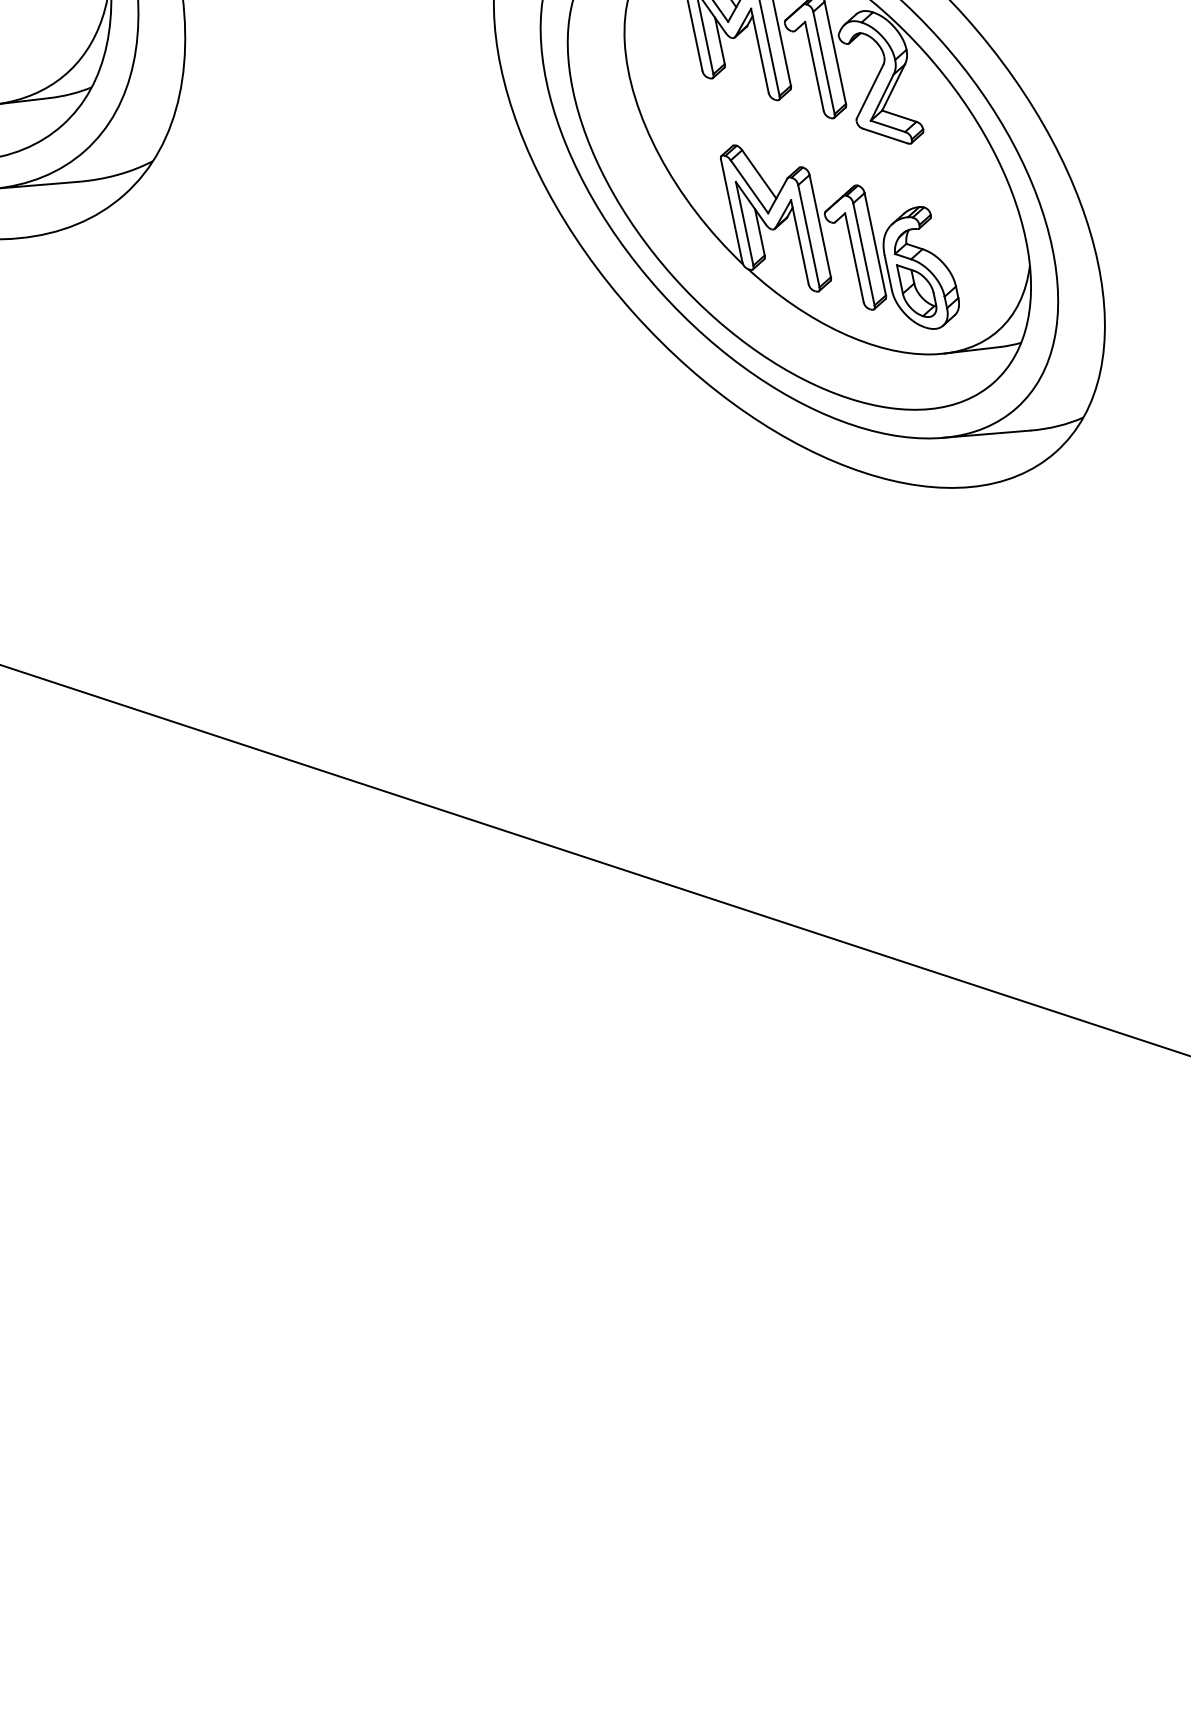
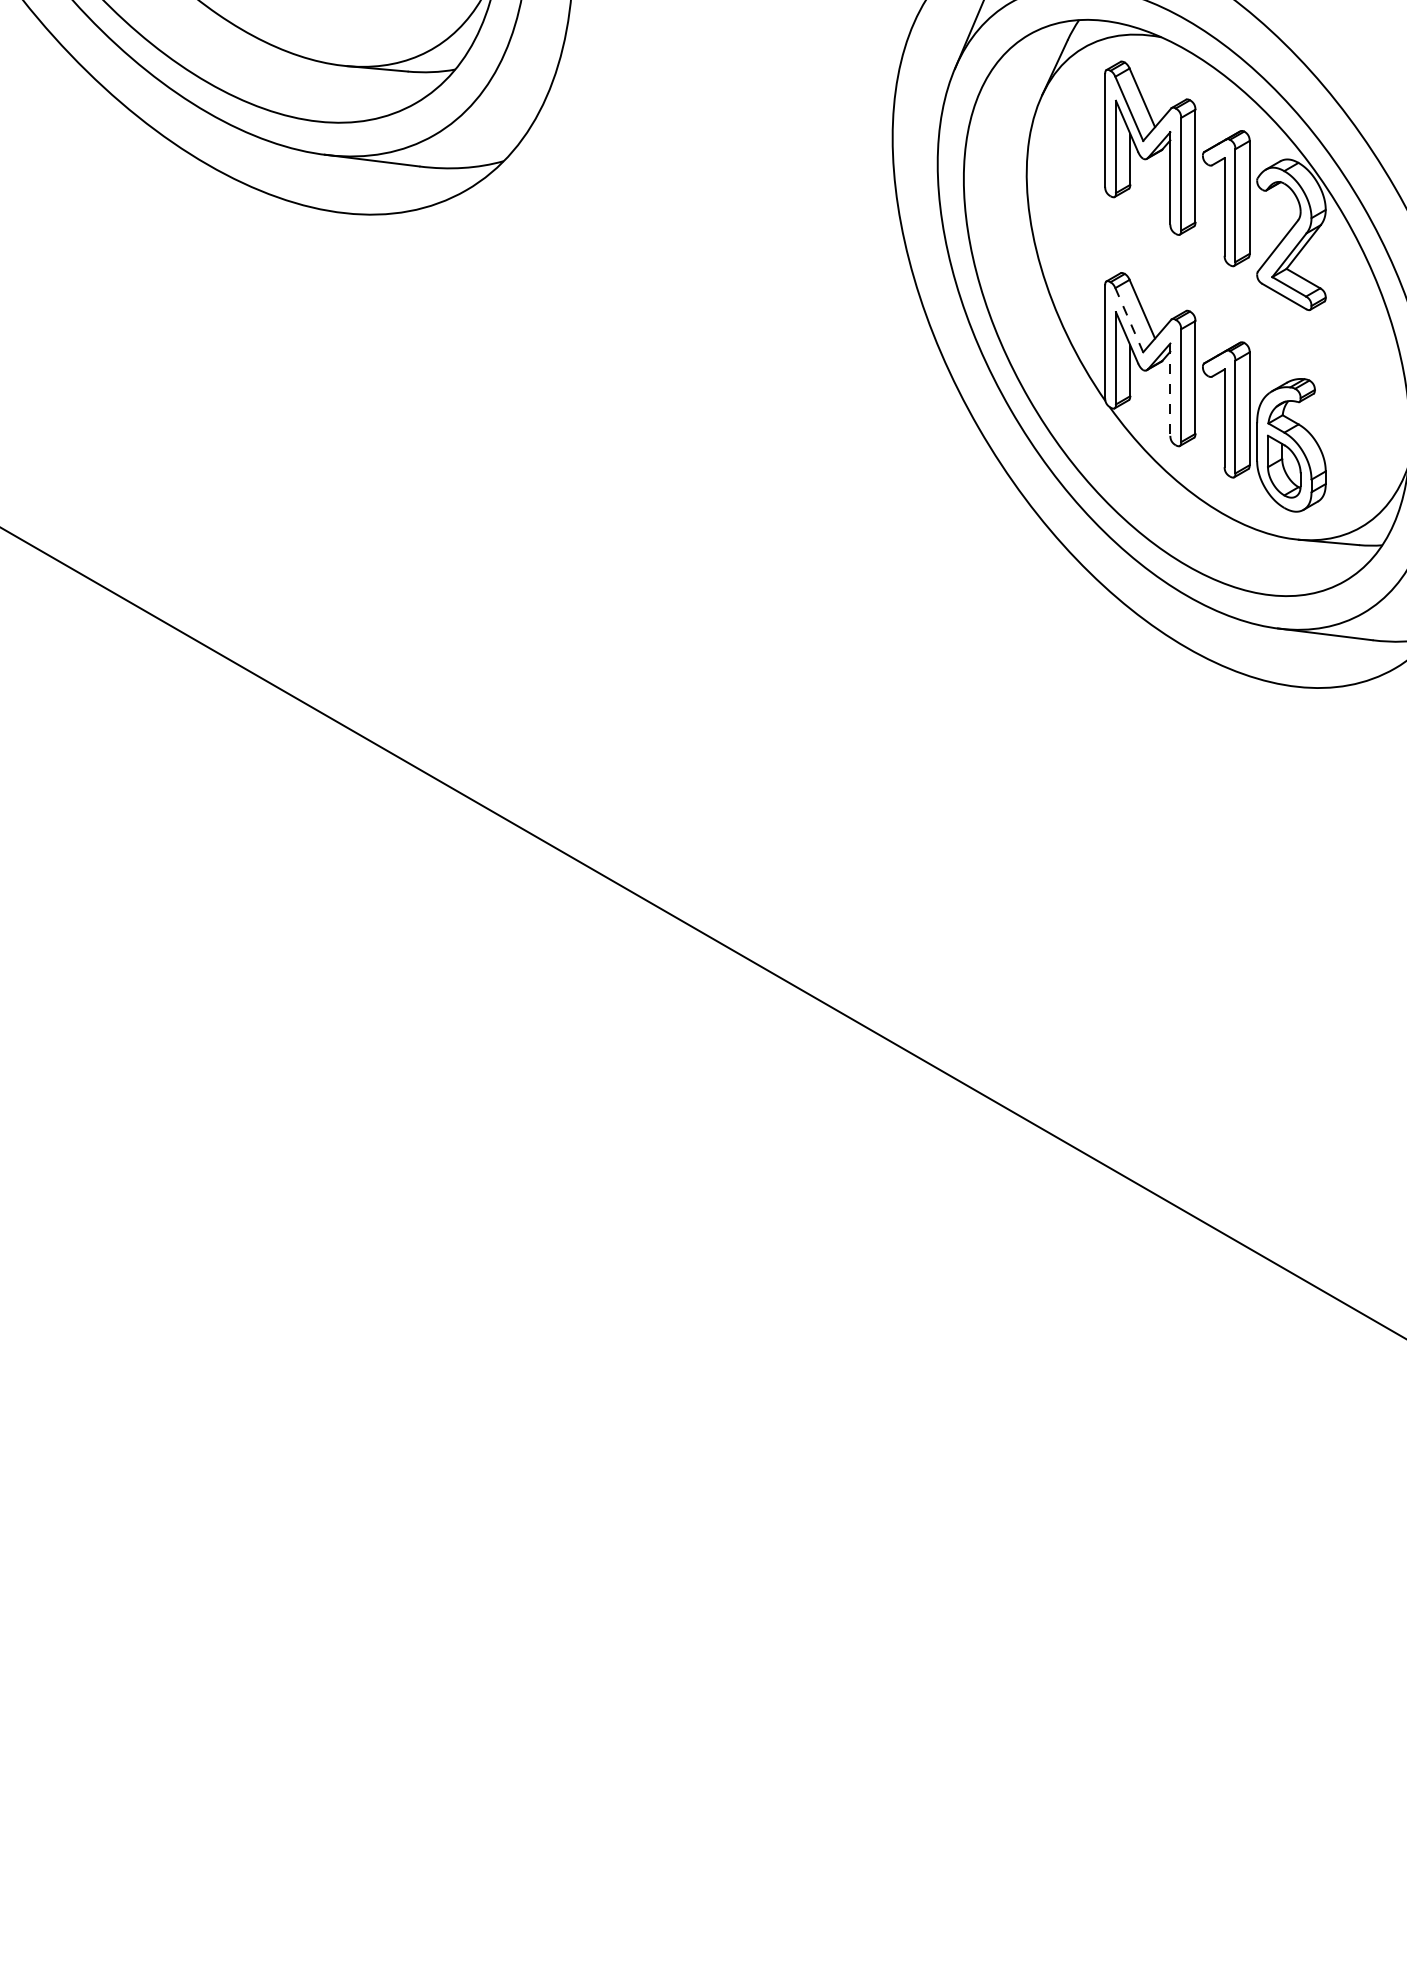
line: (749, 187) -> (1129, 320), solid -> dashed
line: (800, 242) -> (1170, 390), solid -> dashed

